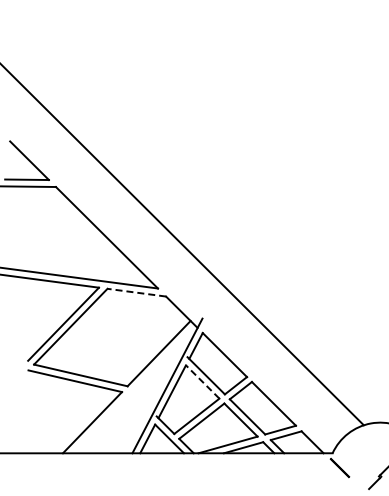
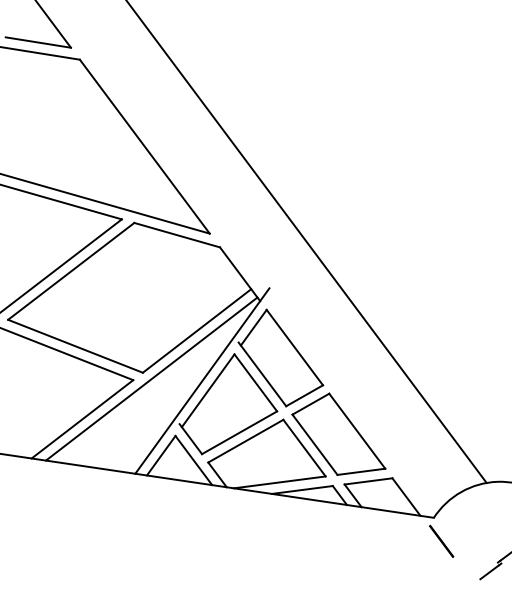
line: (136, 292) -> (176, 234), dashed -> solid
line: (202, 382) -> (255, 383), dashed -> solid
line: (133, 389) -> (150, 378), added

